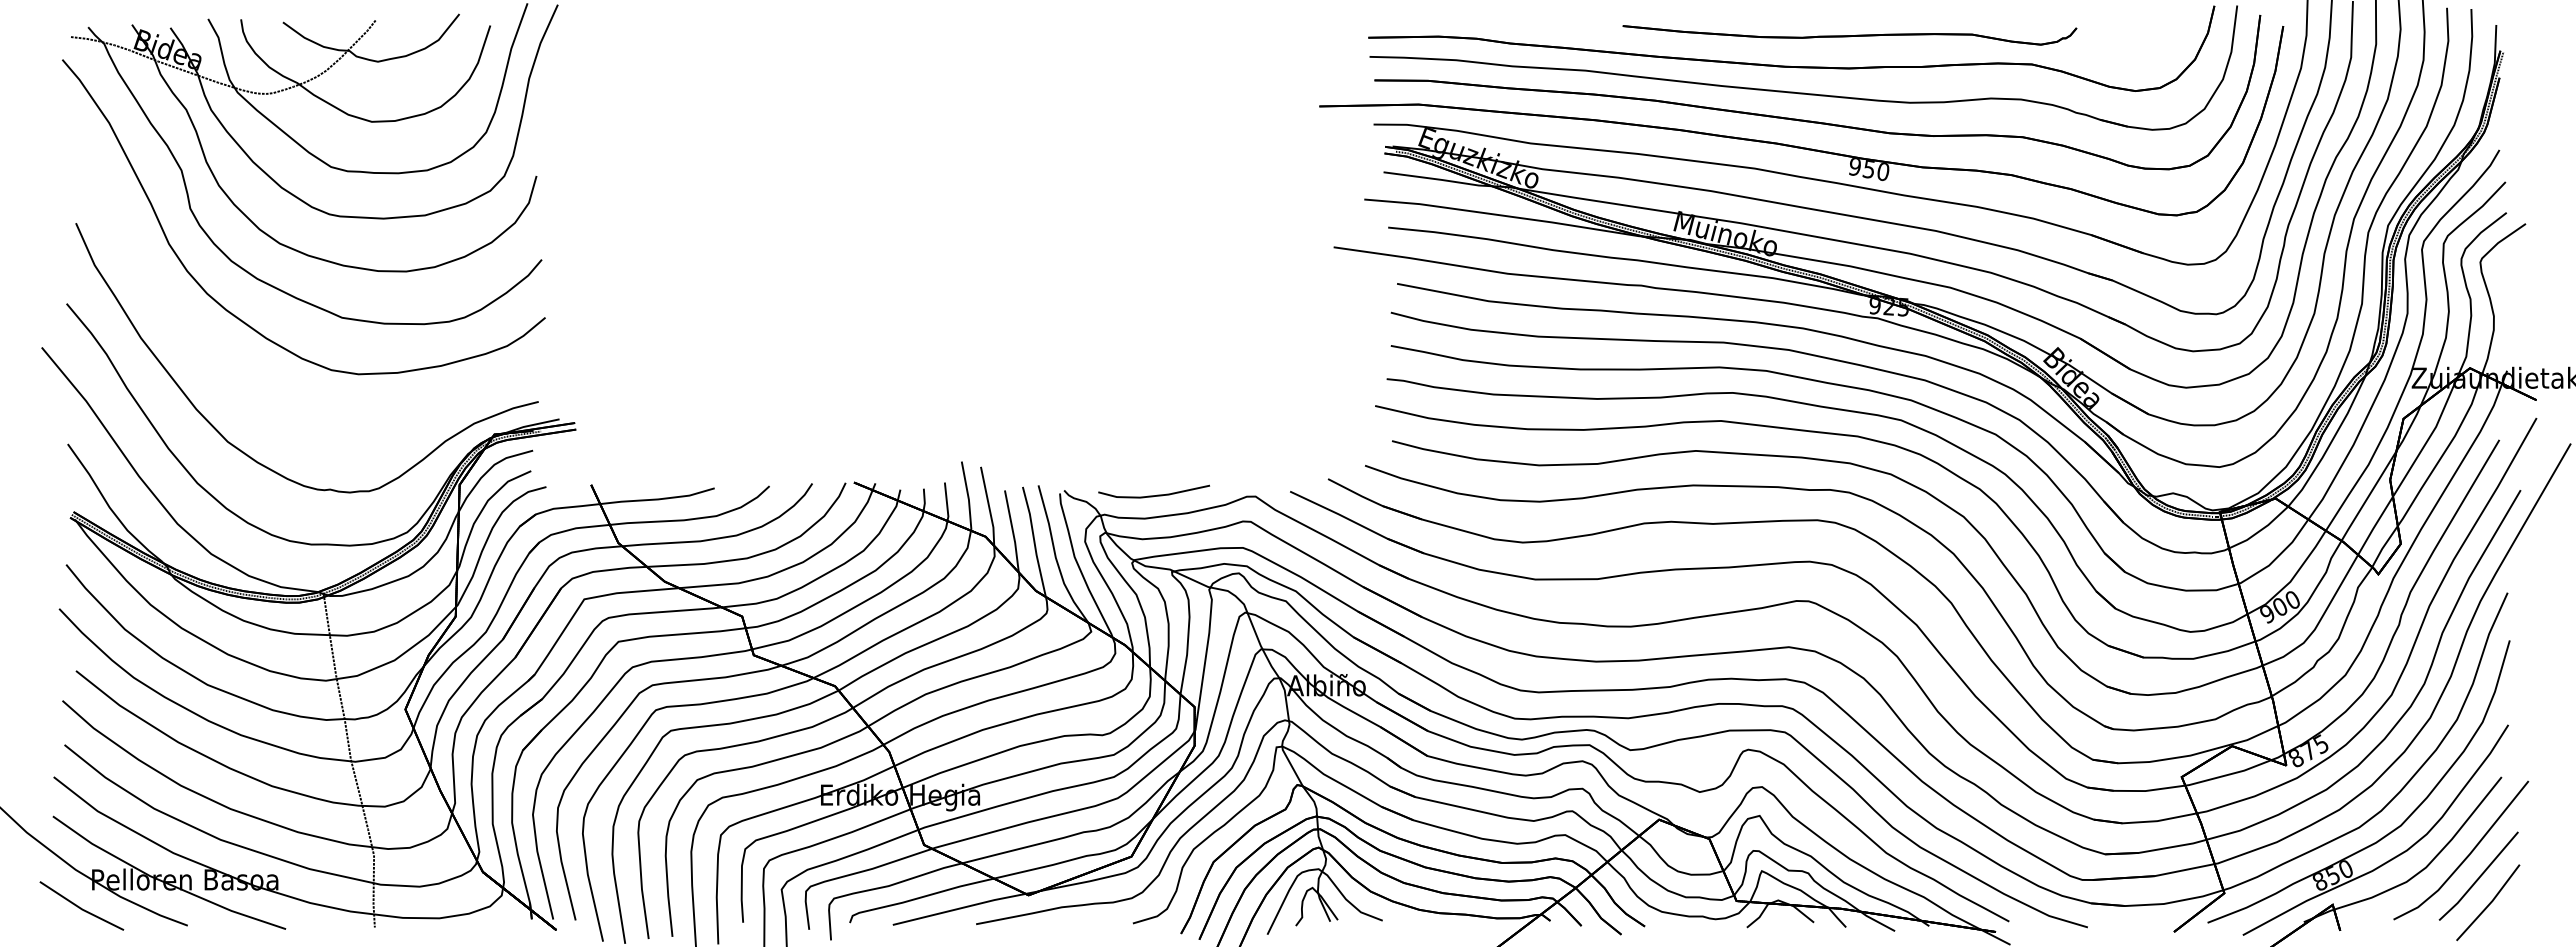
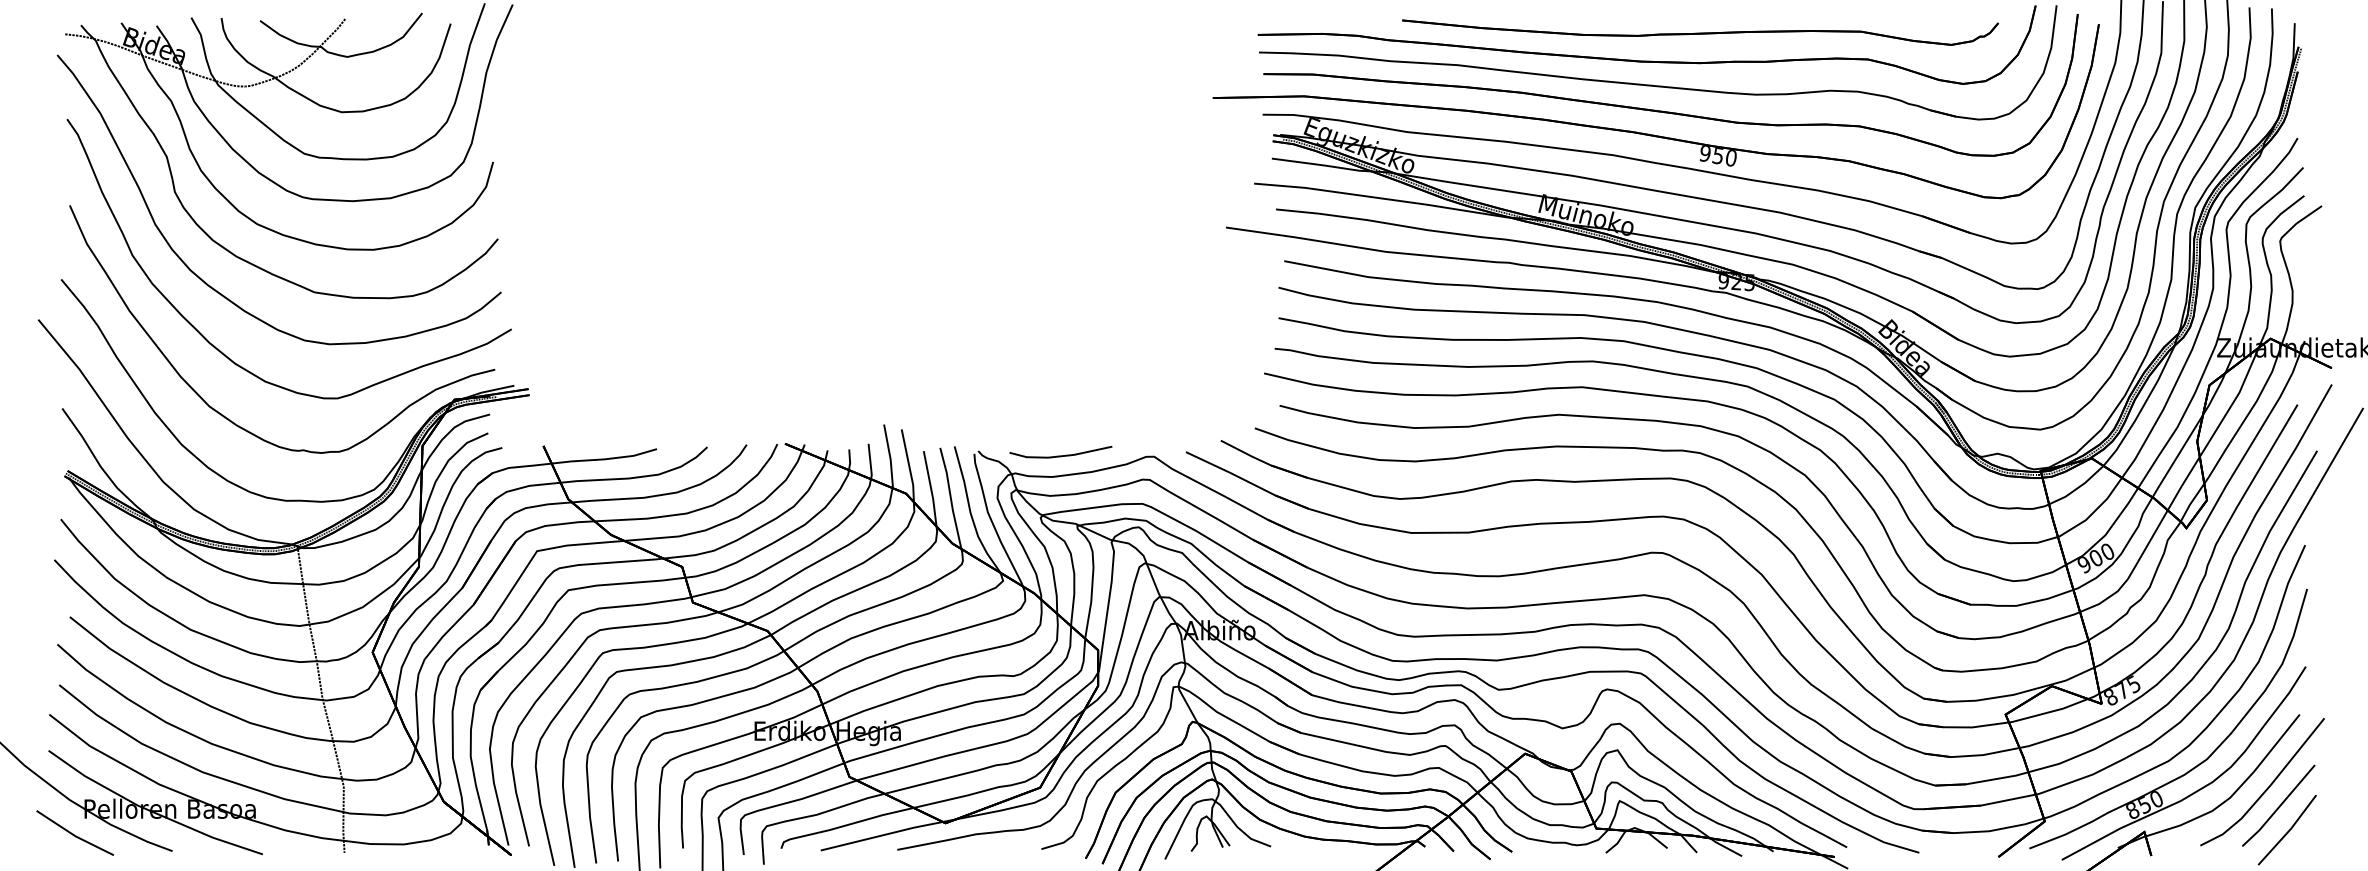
part: (1849, 35) -> (1700, 32), size x1.43
part: (234, 376) -> (215, 346), added

